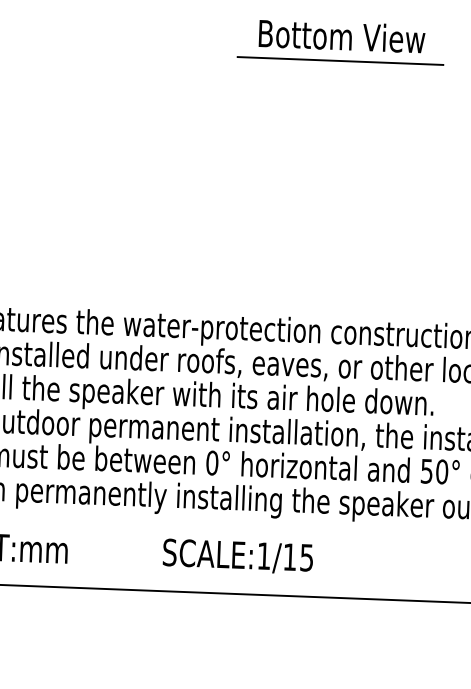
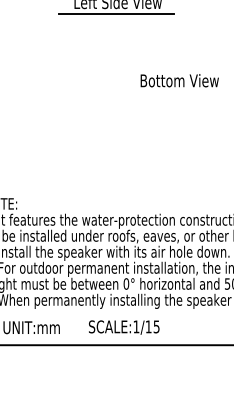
line: (340, 61) -> (179, 92), removed
text: (238, 556) -> (124, 327), moved

